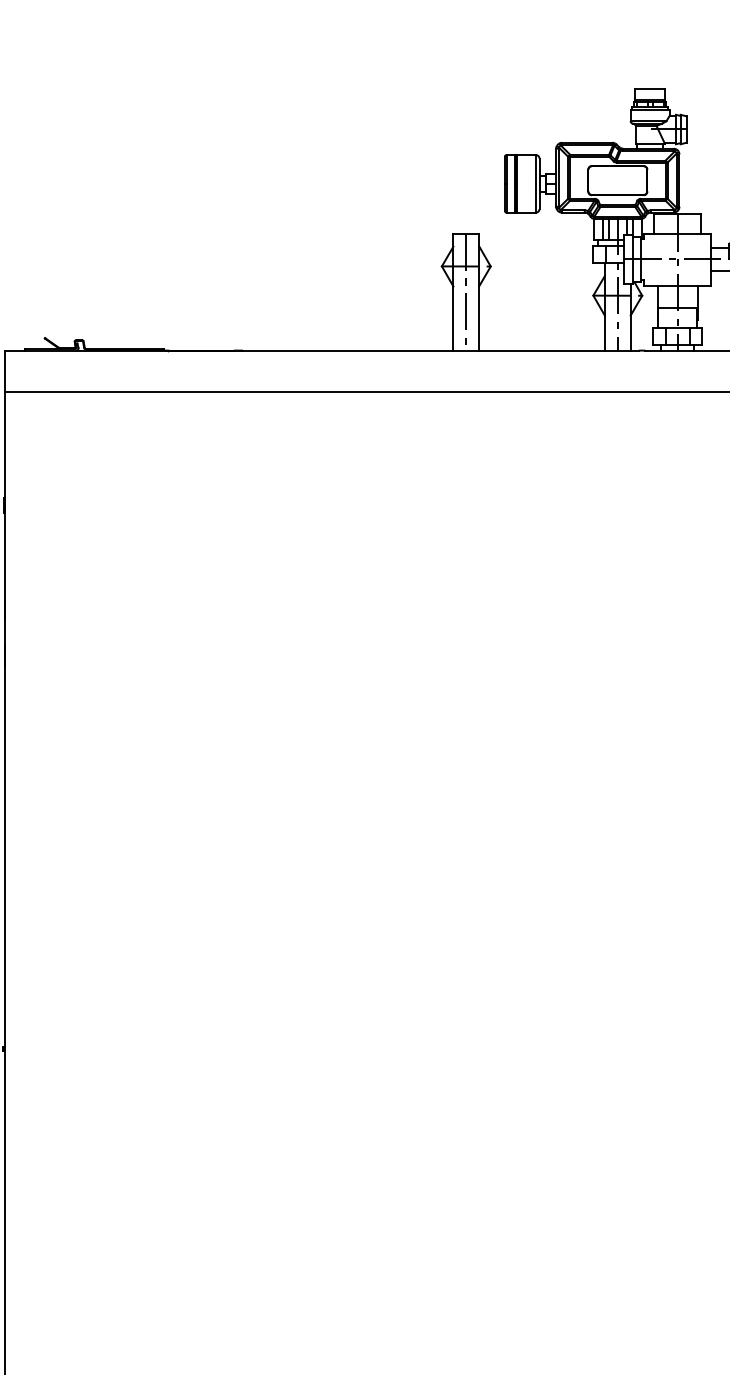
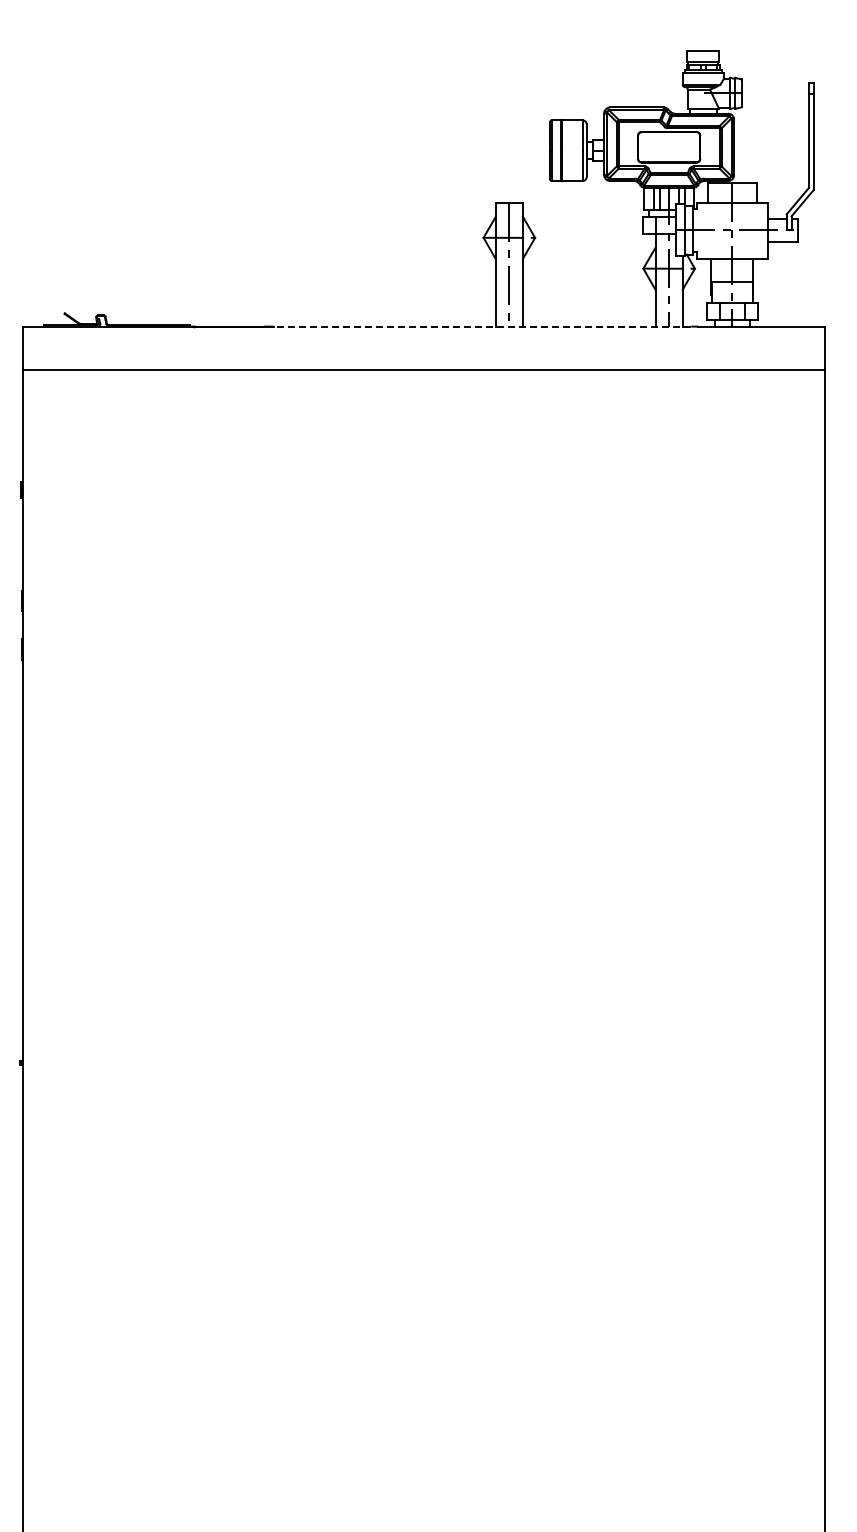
line: (440, 350) -> (482, 326), solid -> dashed

